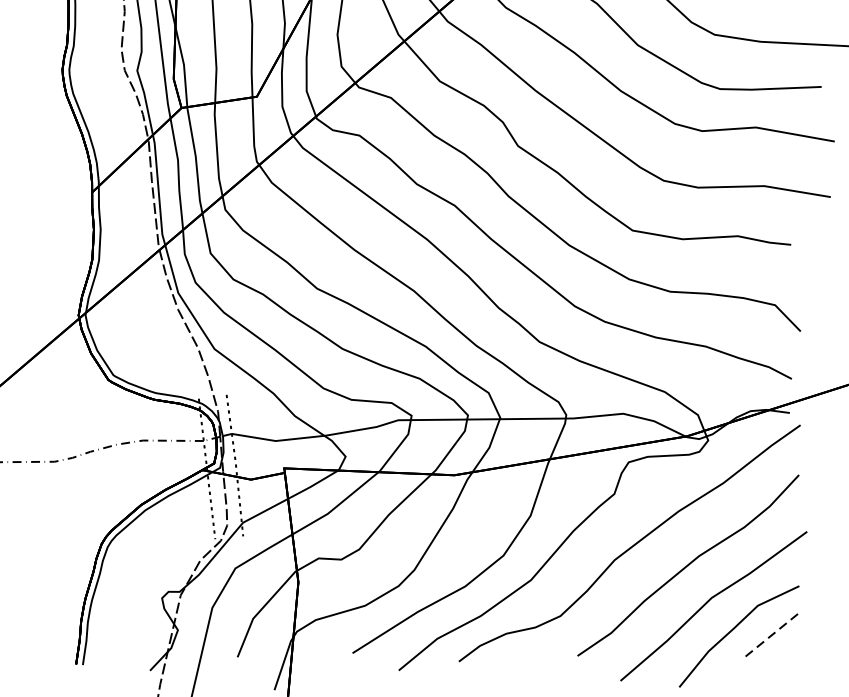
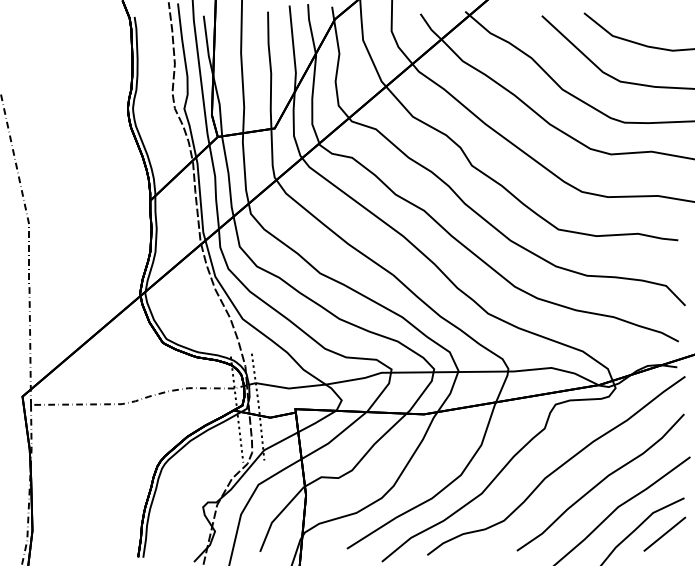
line: (774, 632) -> (665, 533), dashed -> solid

